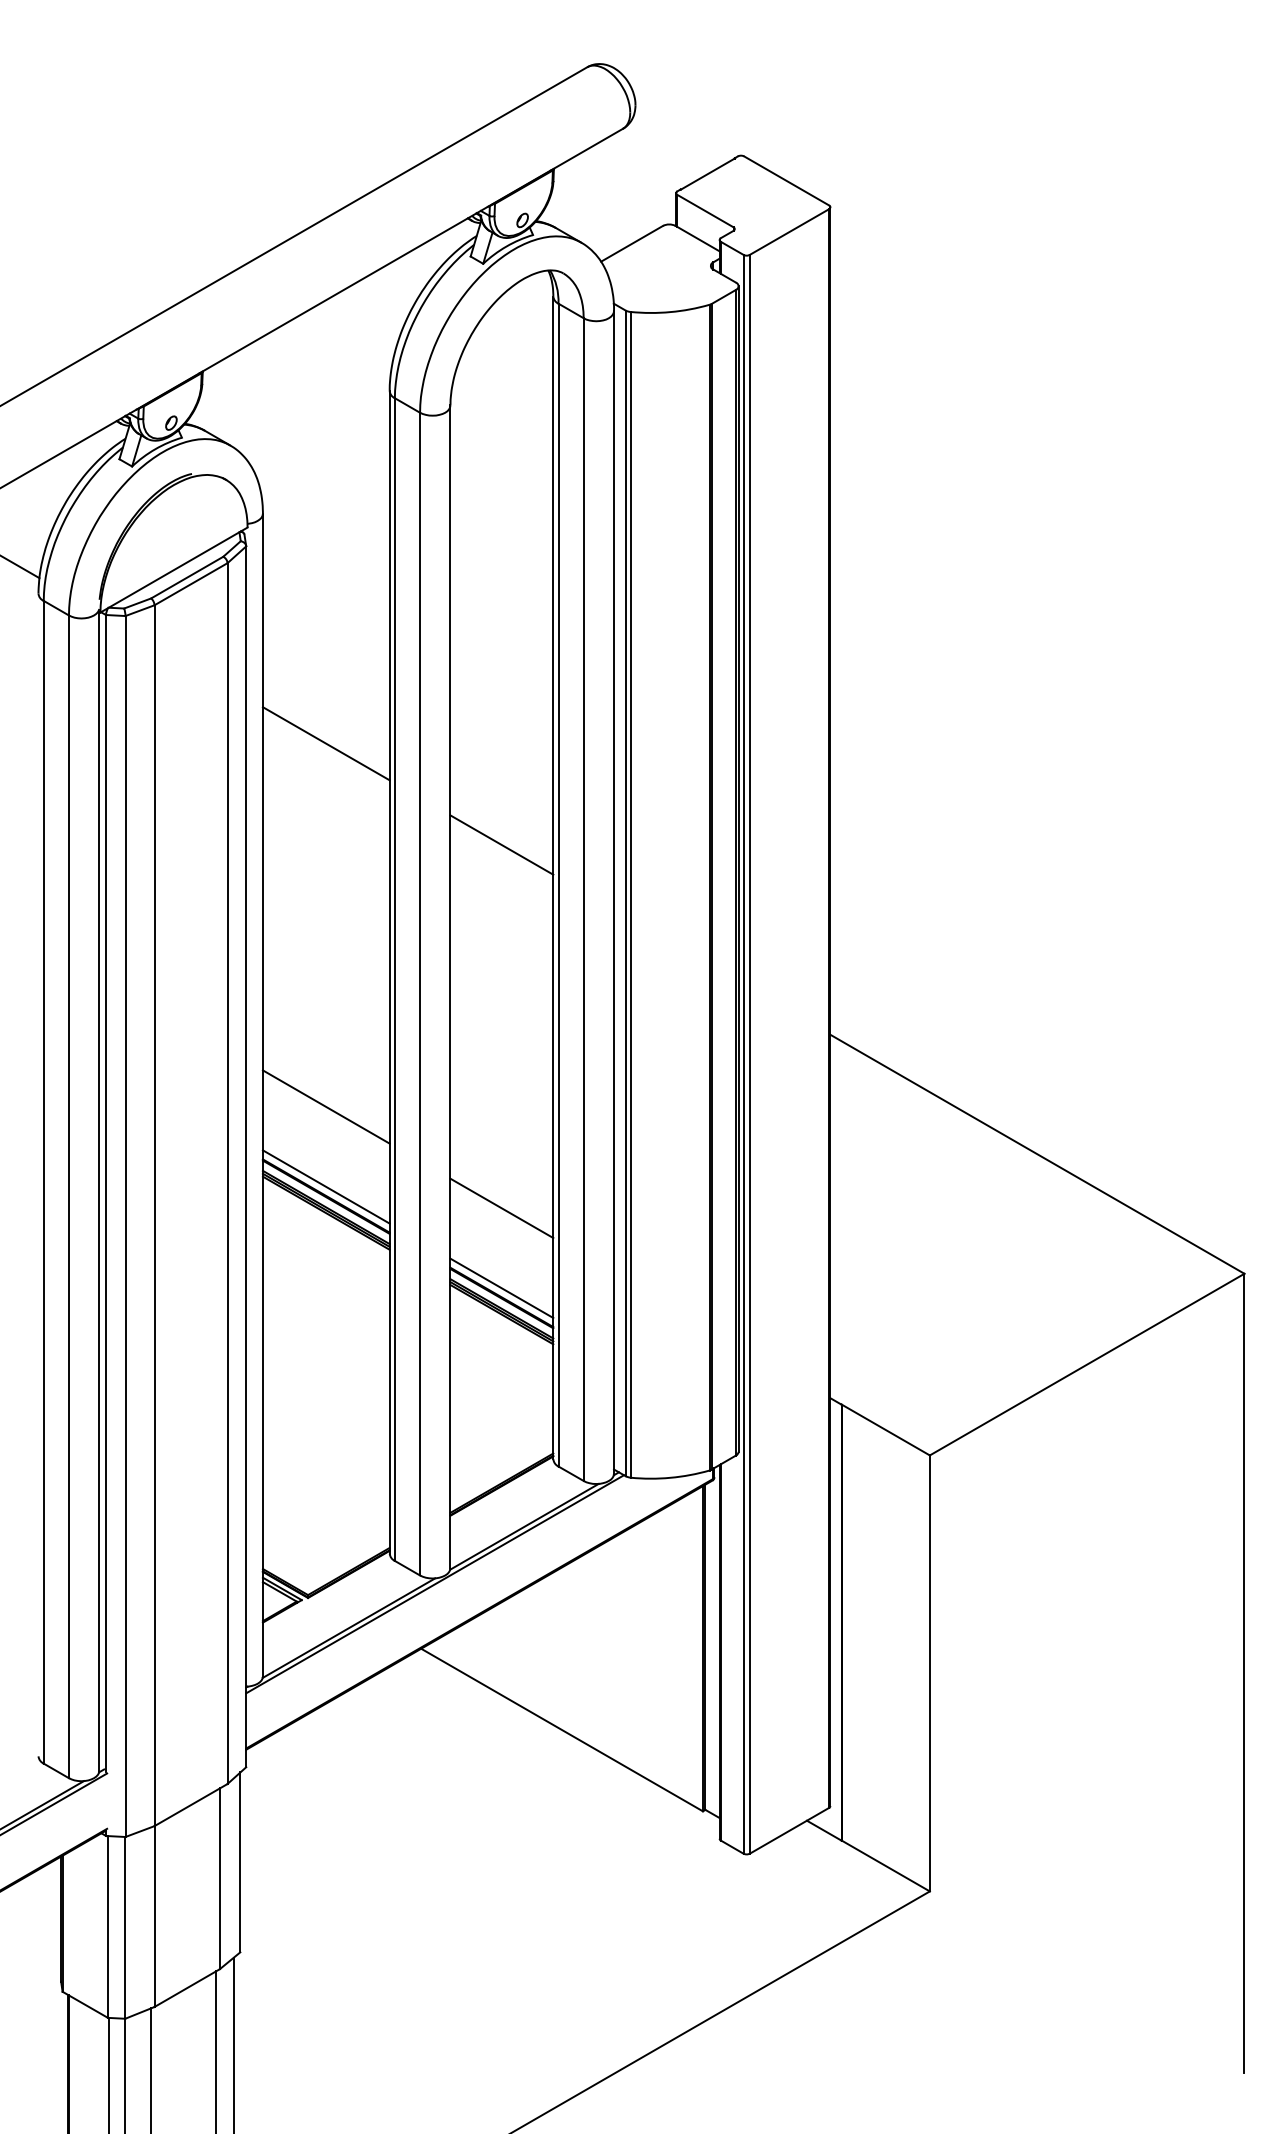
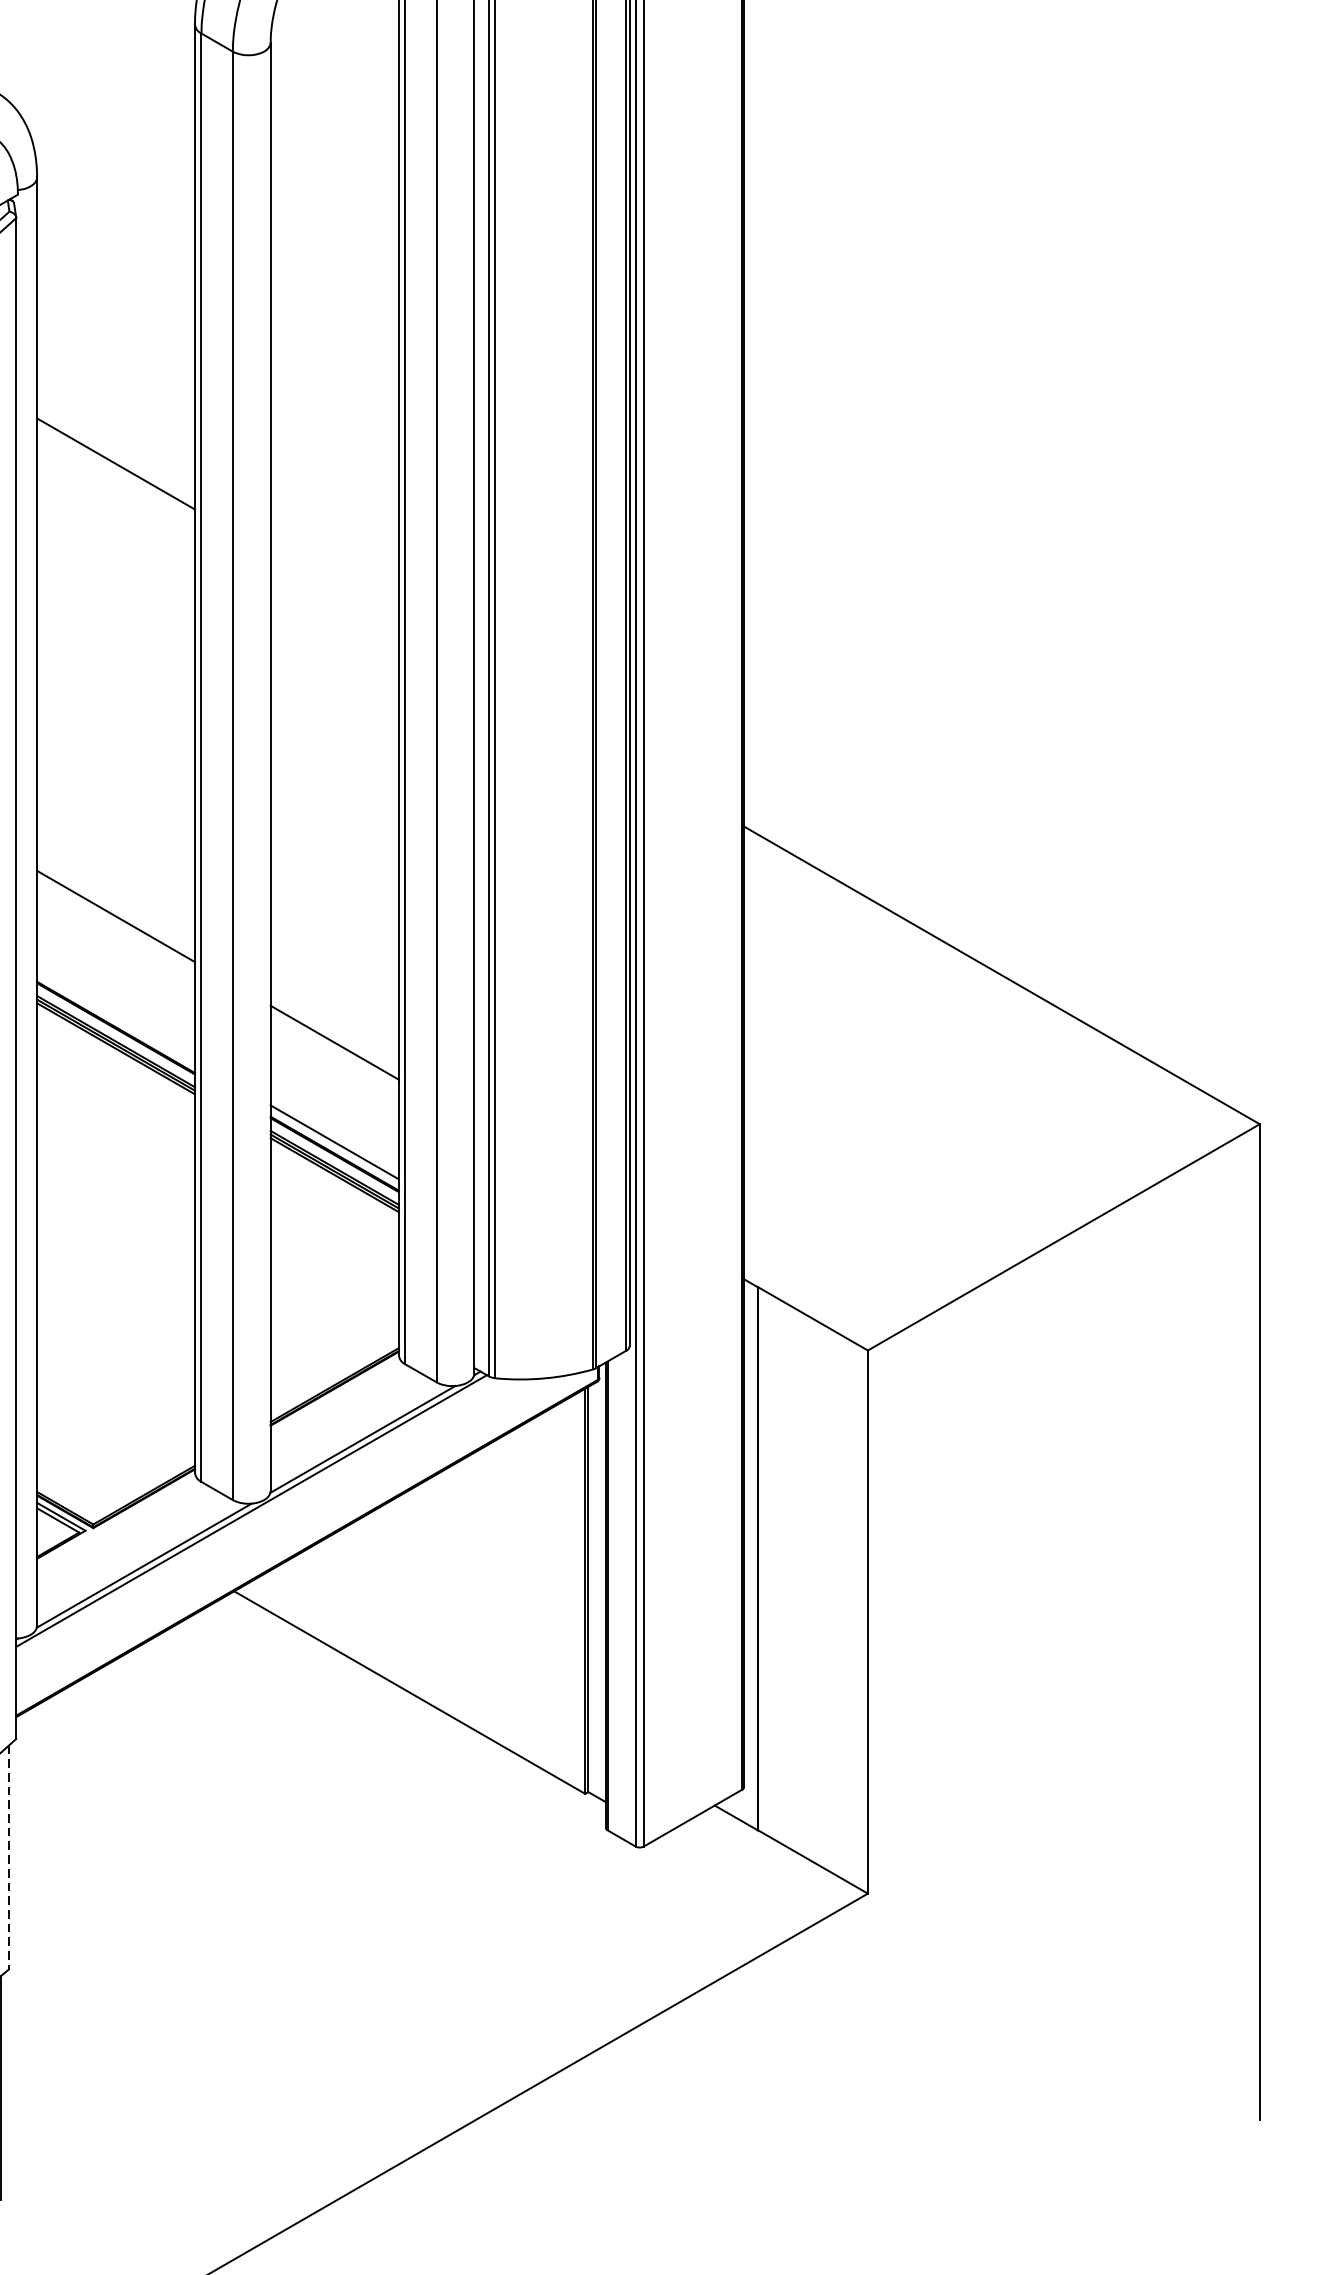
line: (501, 844) -> (334, 589), removed
line: (325, 1186) -> (115, 1015), removed
line: (240, 1862) -> (9, 1857), solid -> dashed

